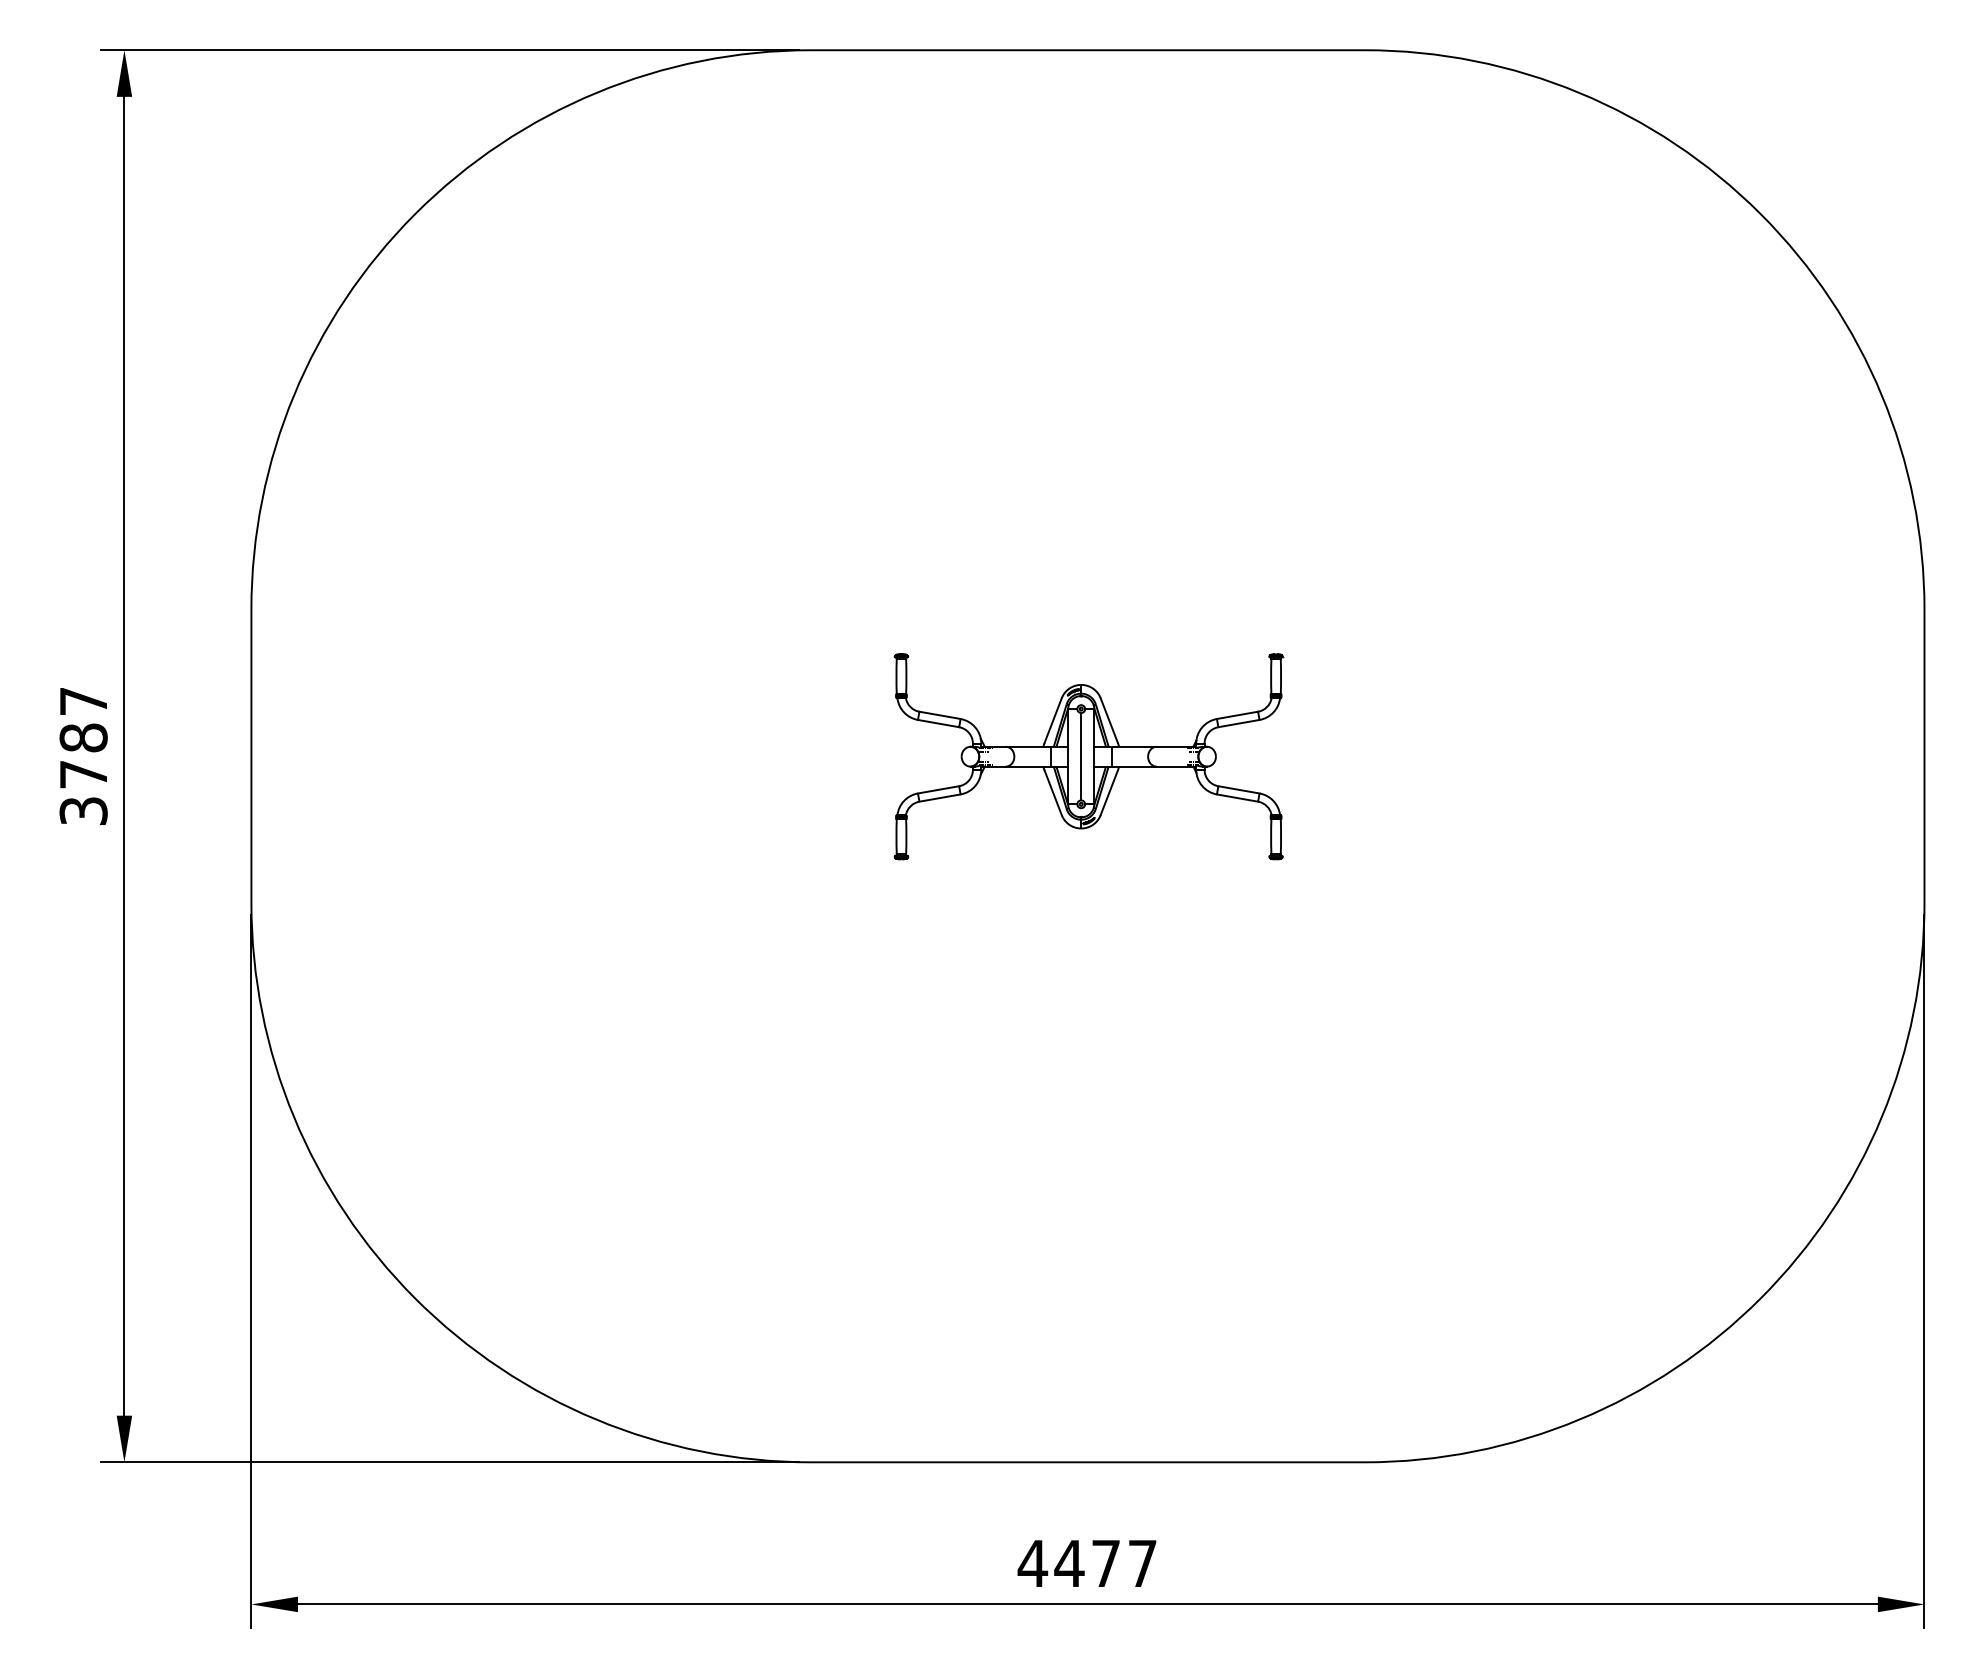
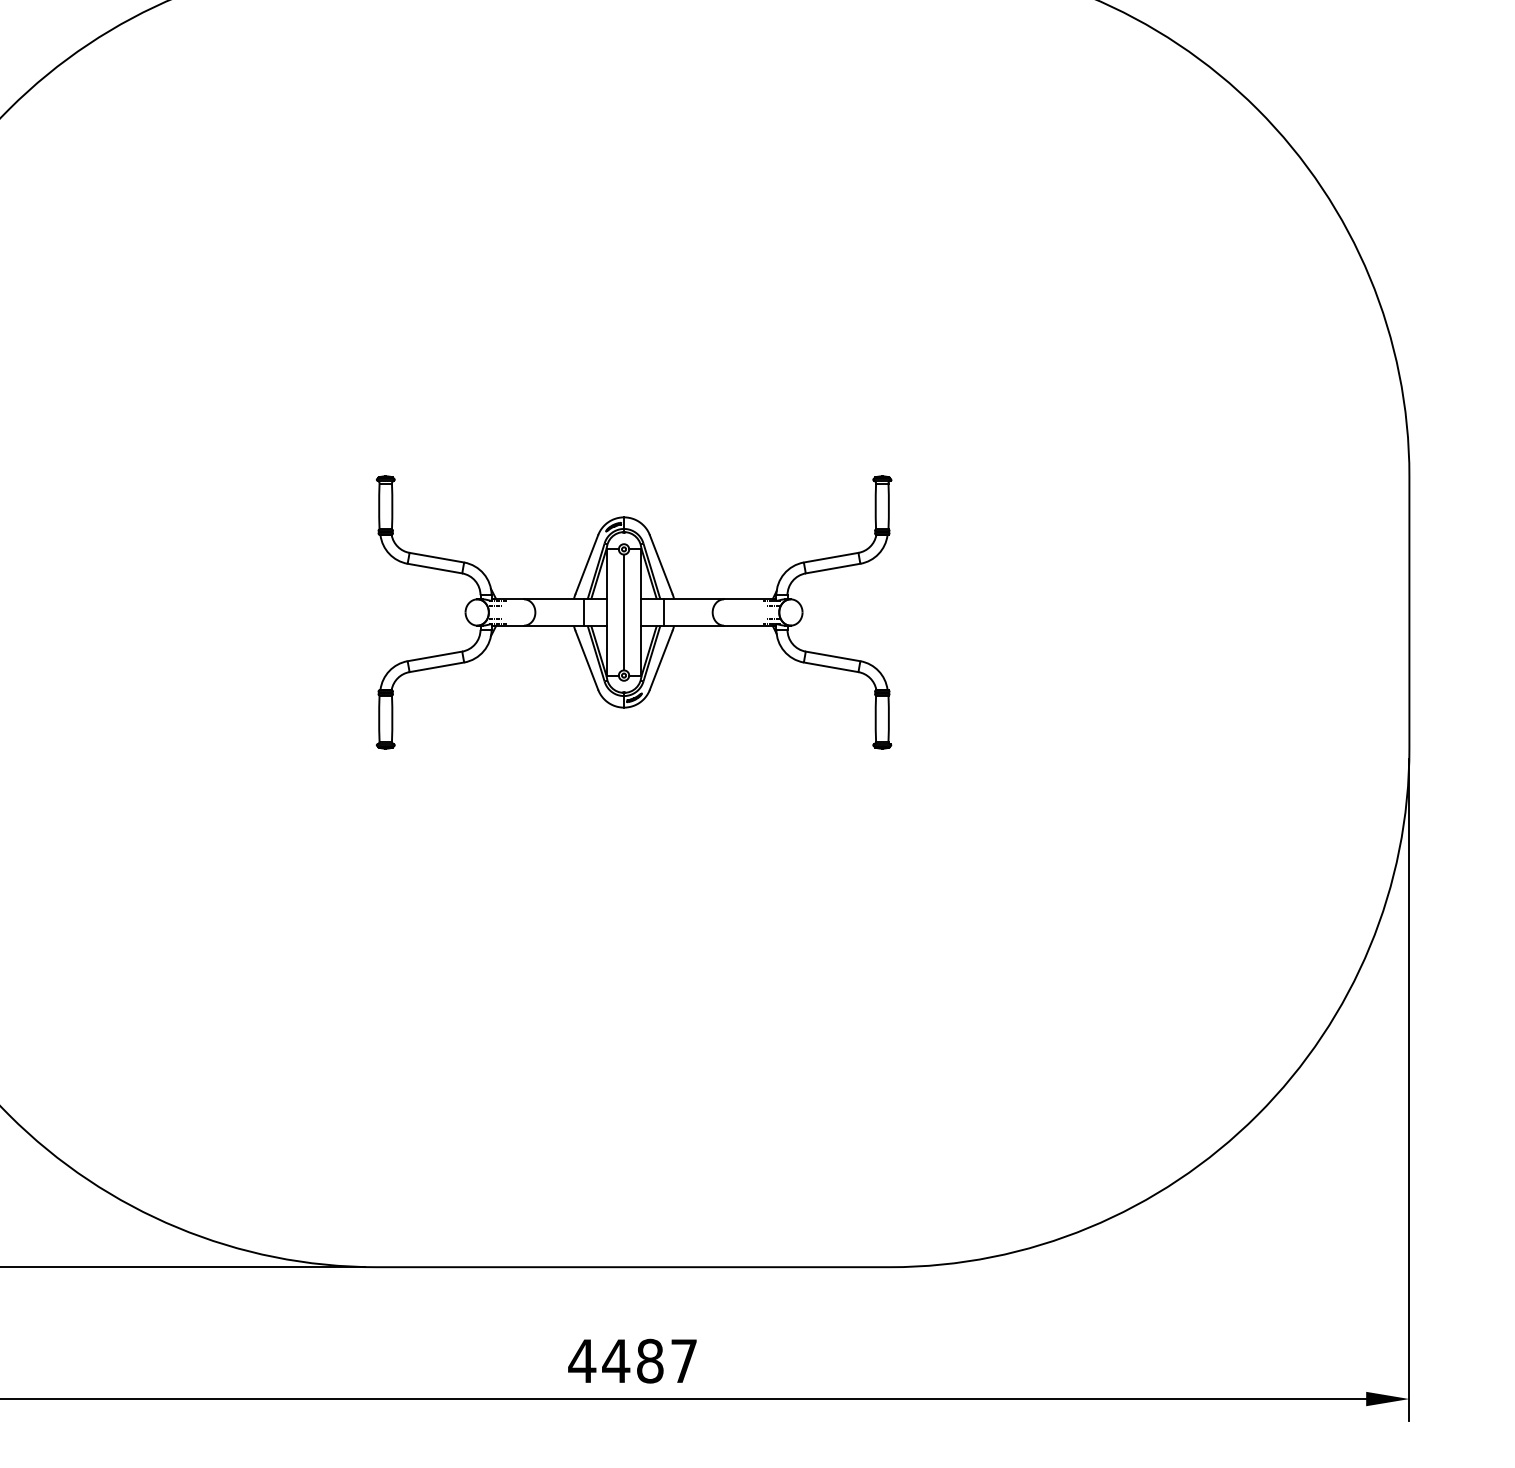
part: (1088, 756) -> (633, 612), size x1.43
text: (1105, 1563) -> (649, 1361), 4477 -> 4487

